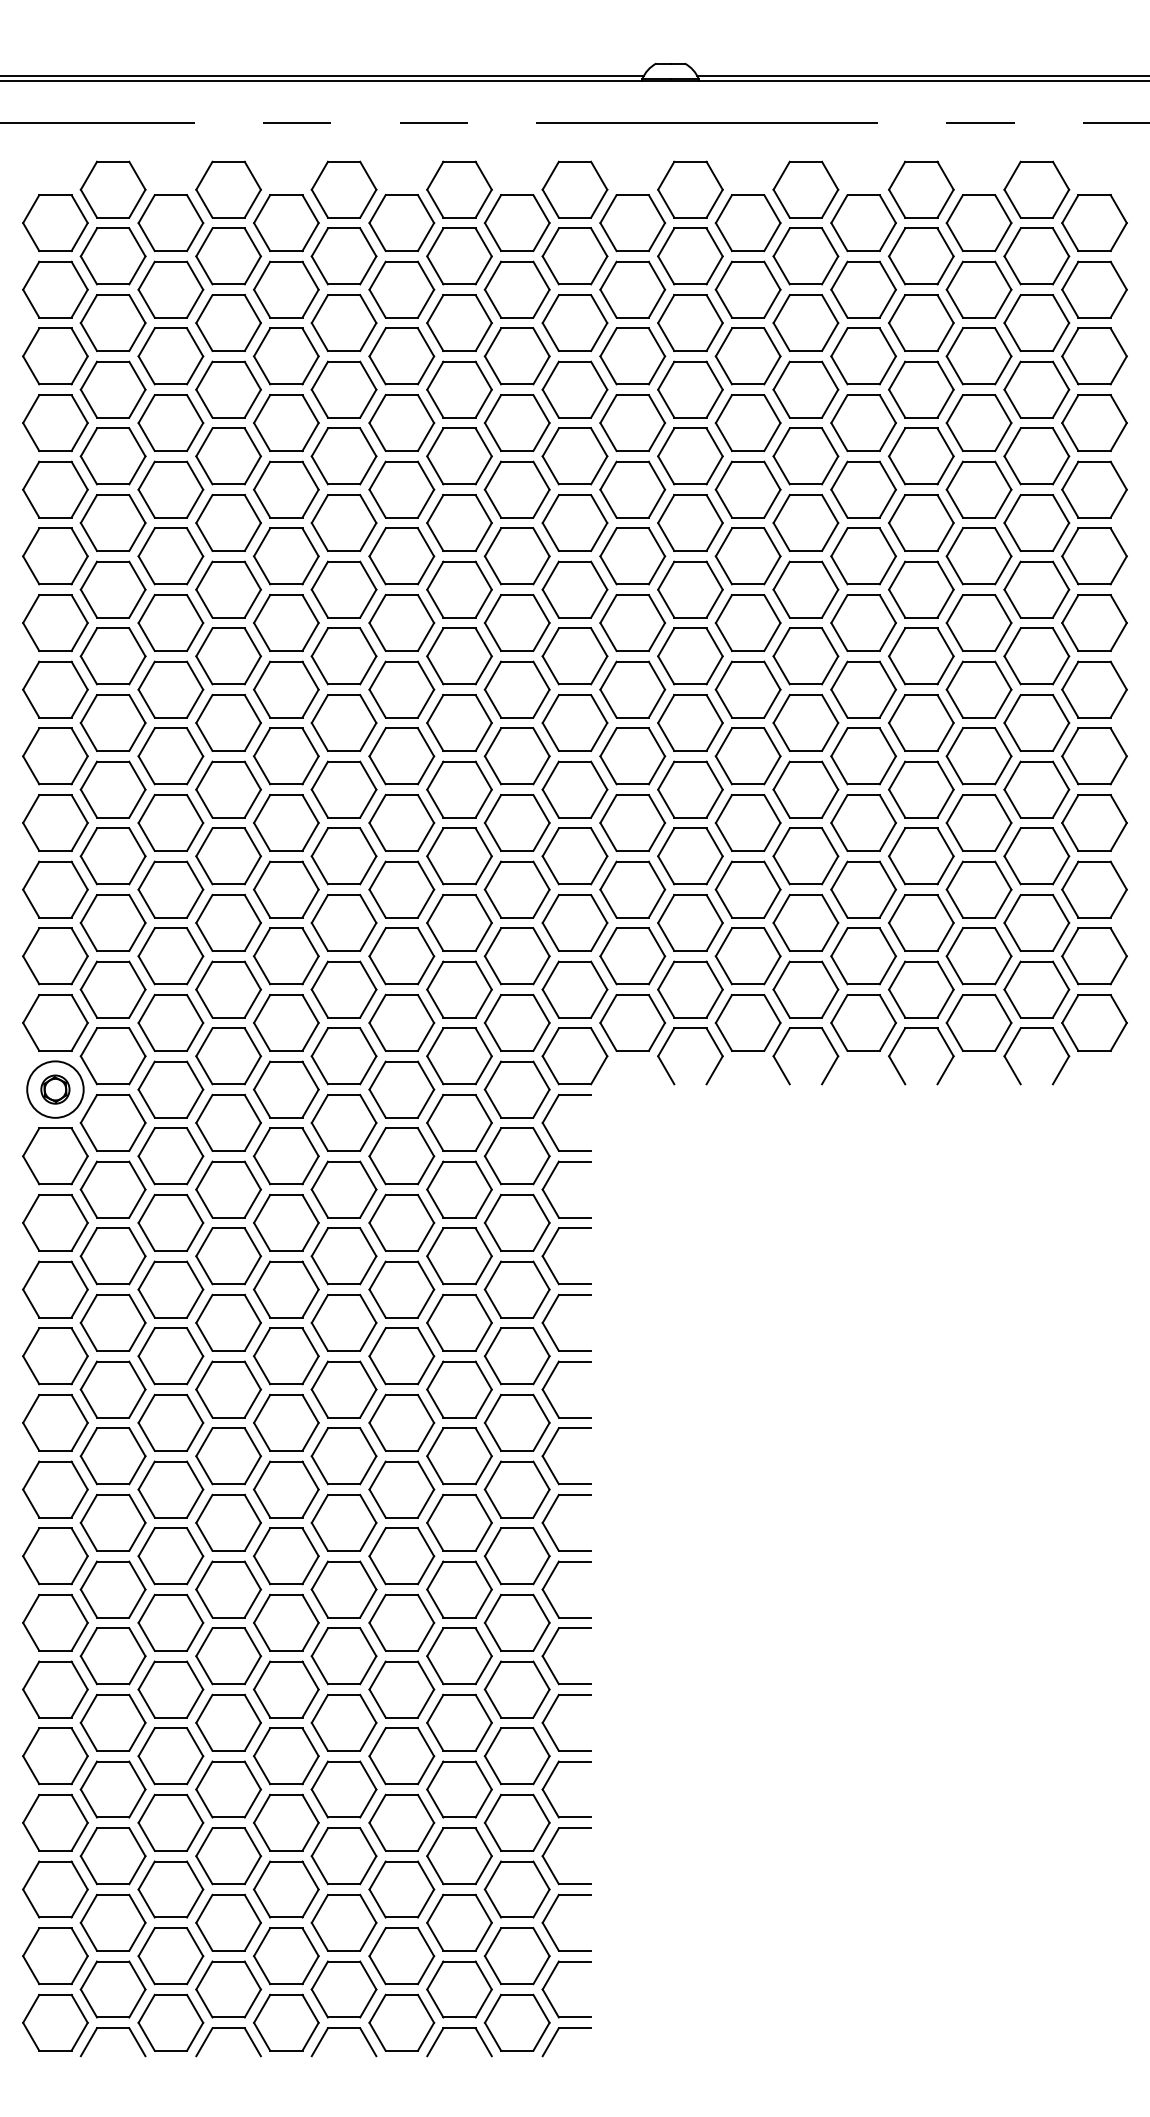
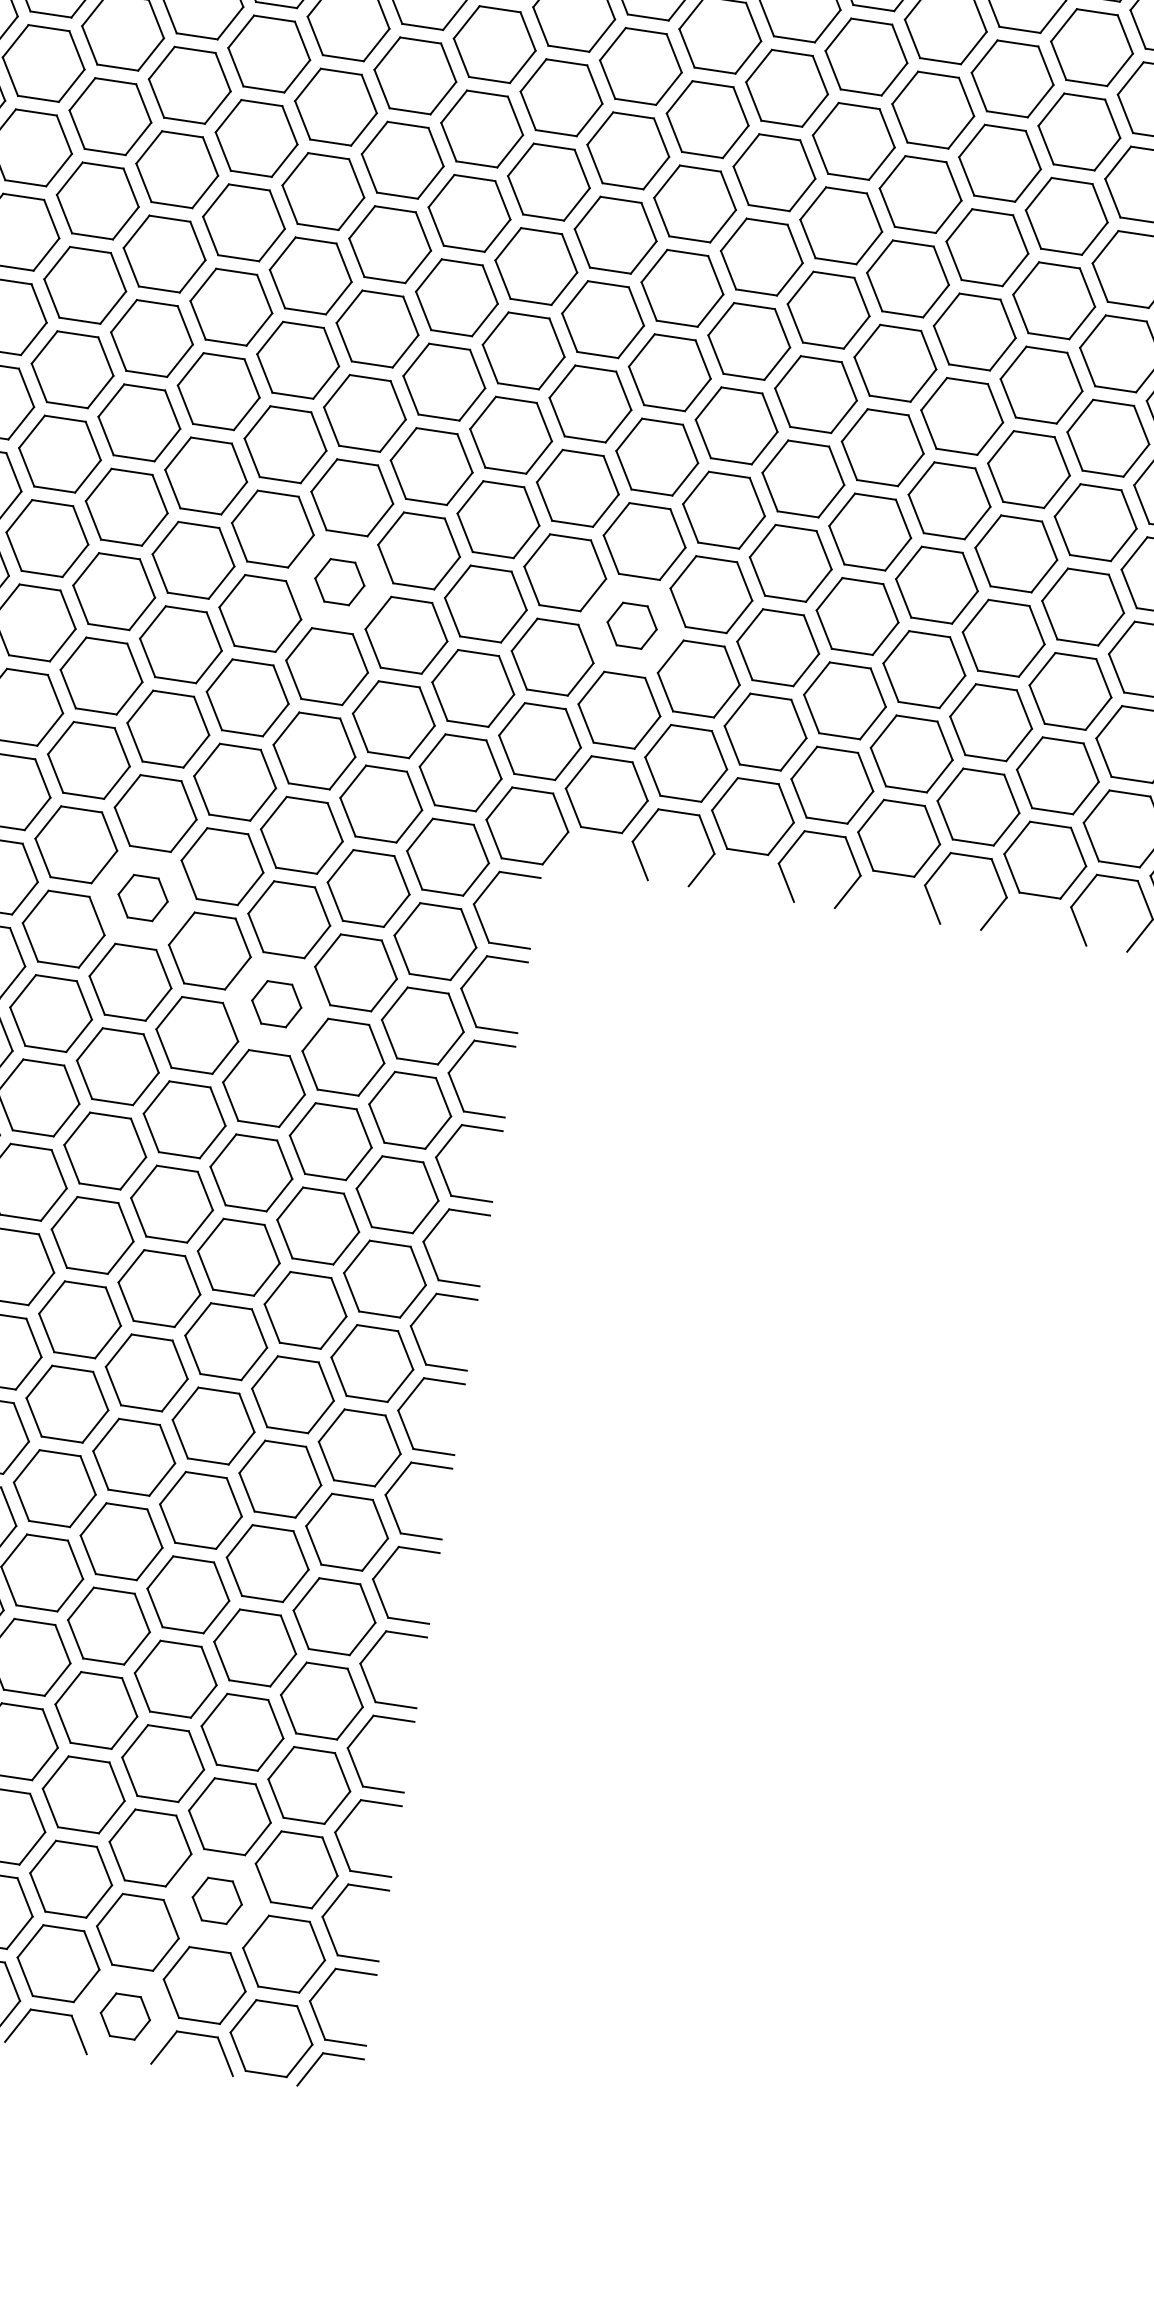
part: (401, 889) -> (339, 581), size x0.6
part: (632, 889) -> (631, 625), size x0.6
part: (286, 1156) -> (143, 898), size x0.6
part: (401, 1222) -> (276, 1003), size x0.6
part: (459, 1922) -> (217, 1900), size x0.6
part: (401, 2022) -> (124, 2016), size x0.6

